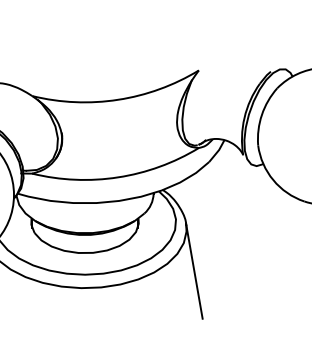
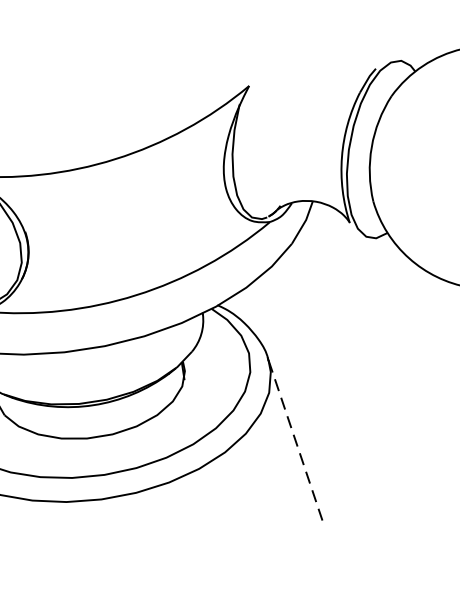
line: (194, 270) -> (295, 438), solid -> dashed

